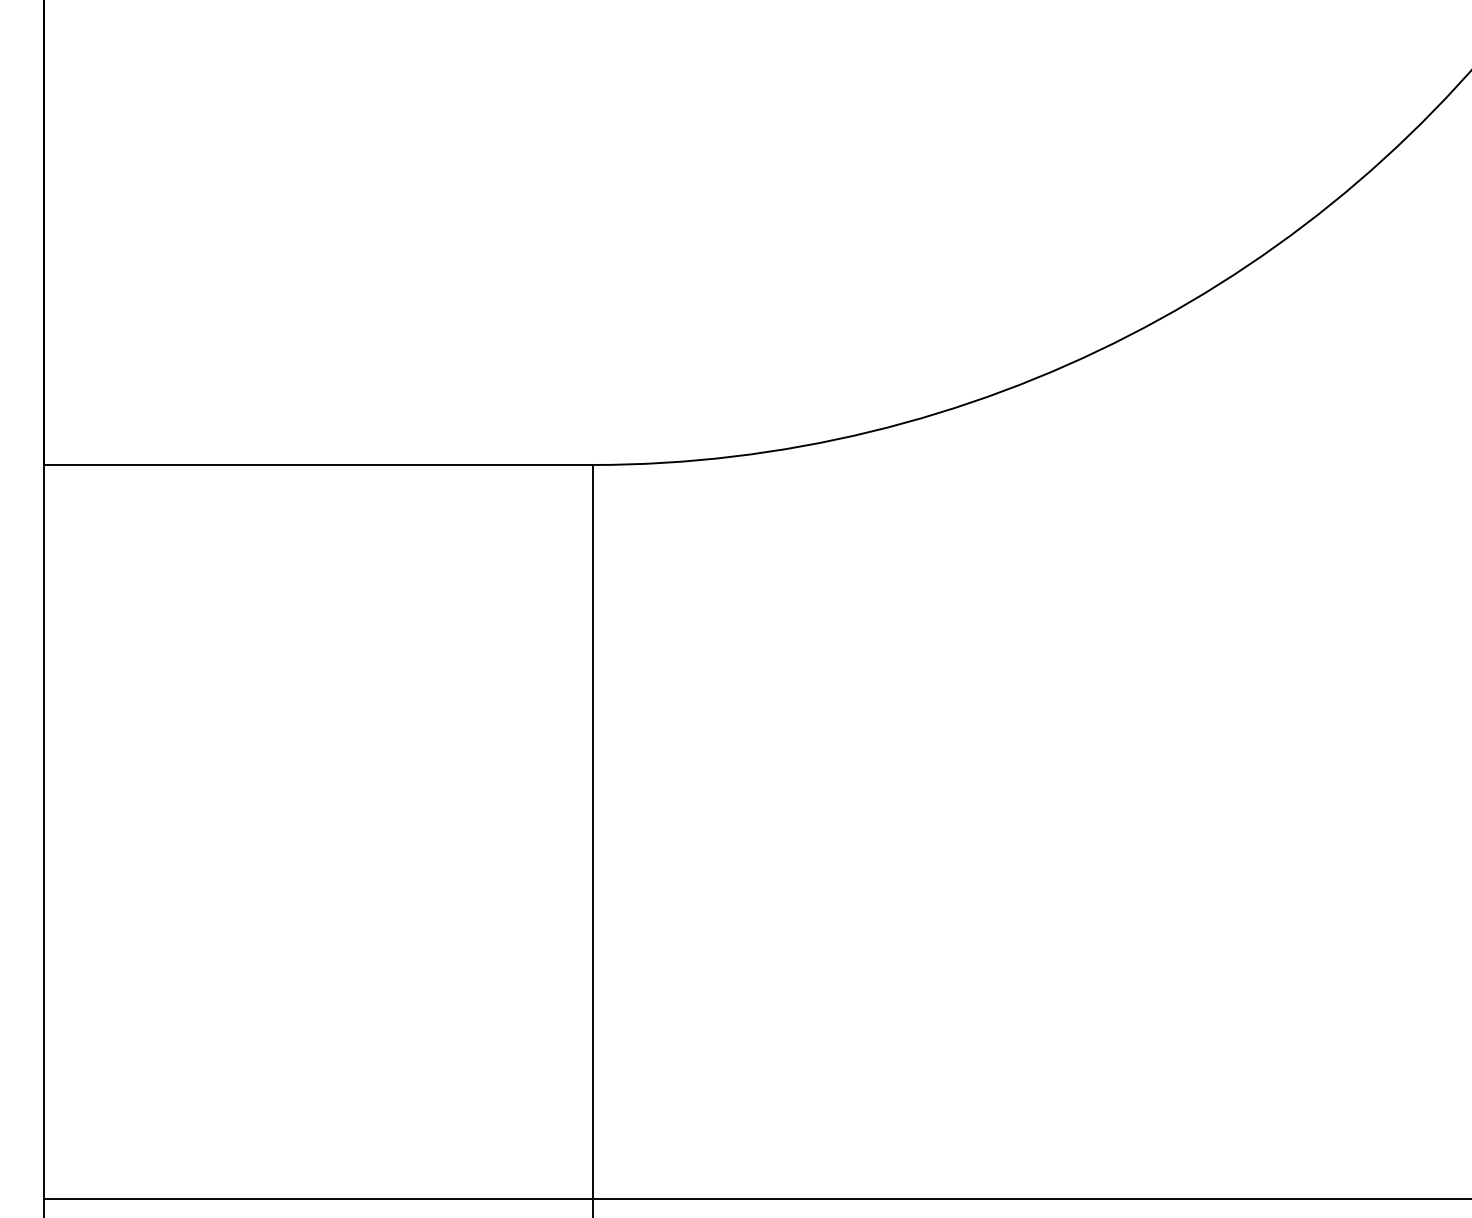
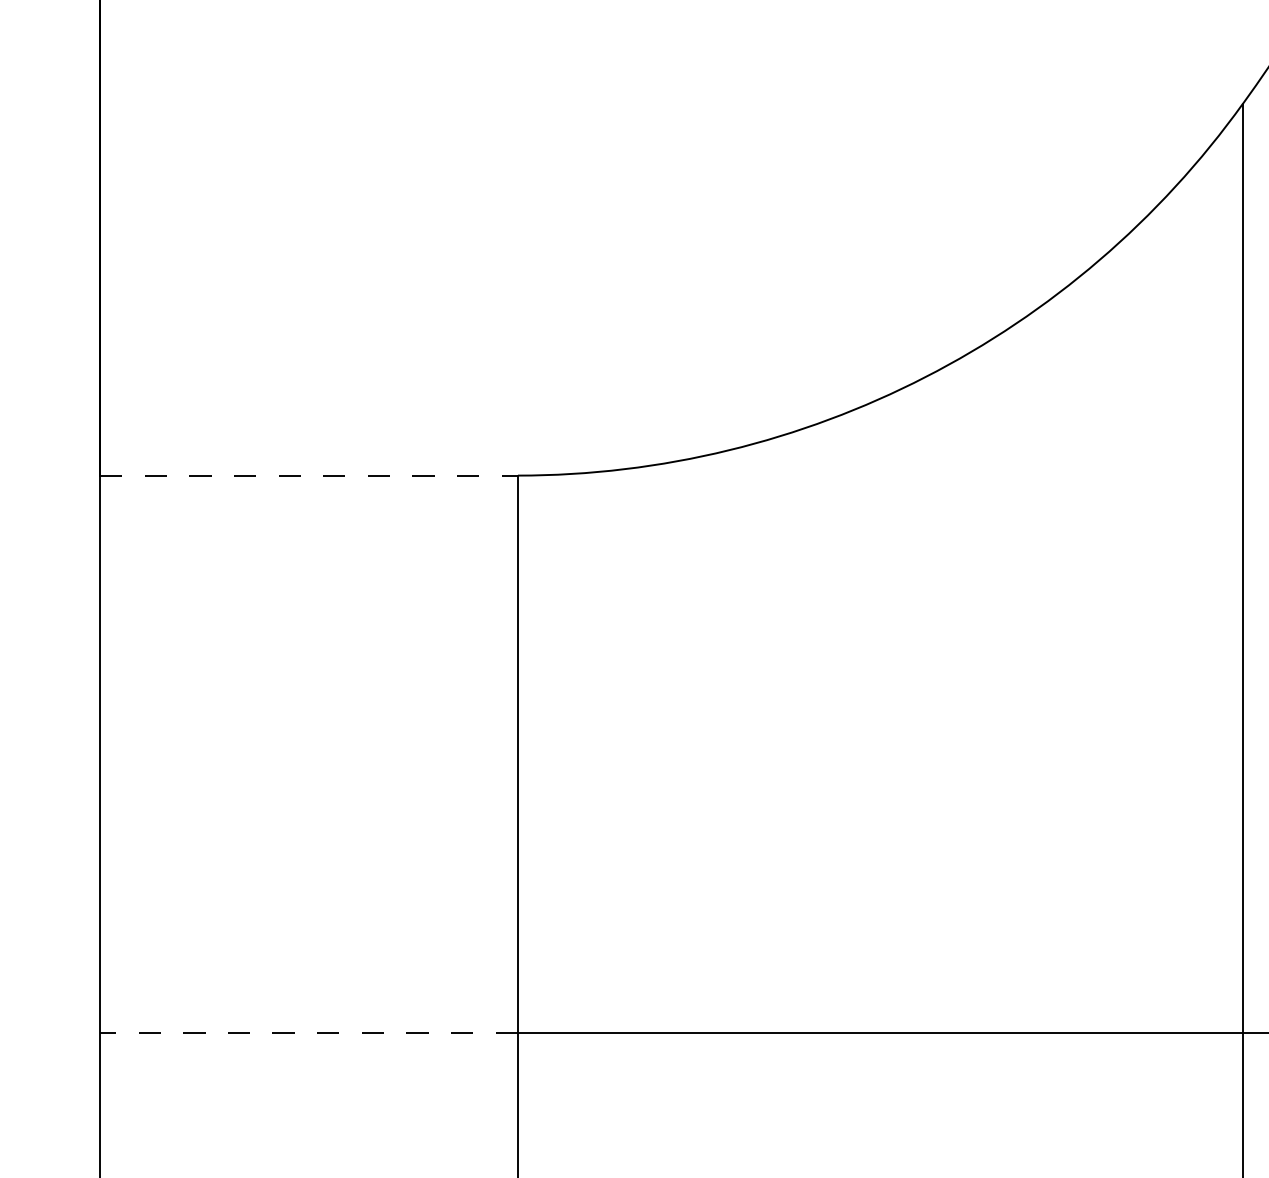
line: (317, 464) -> (308, 475), solid -> dashed
line: (317, 1198) -> (308, 1033), solid -> dashed

